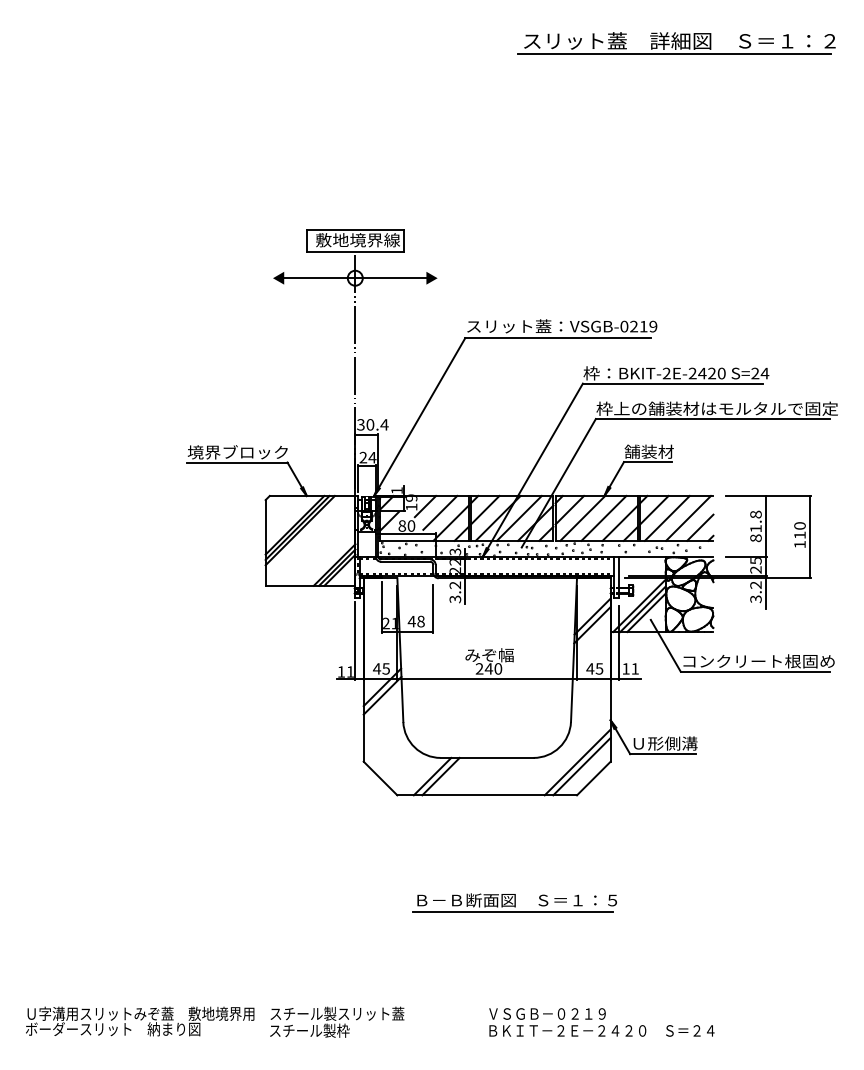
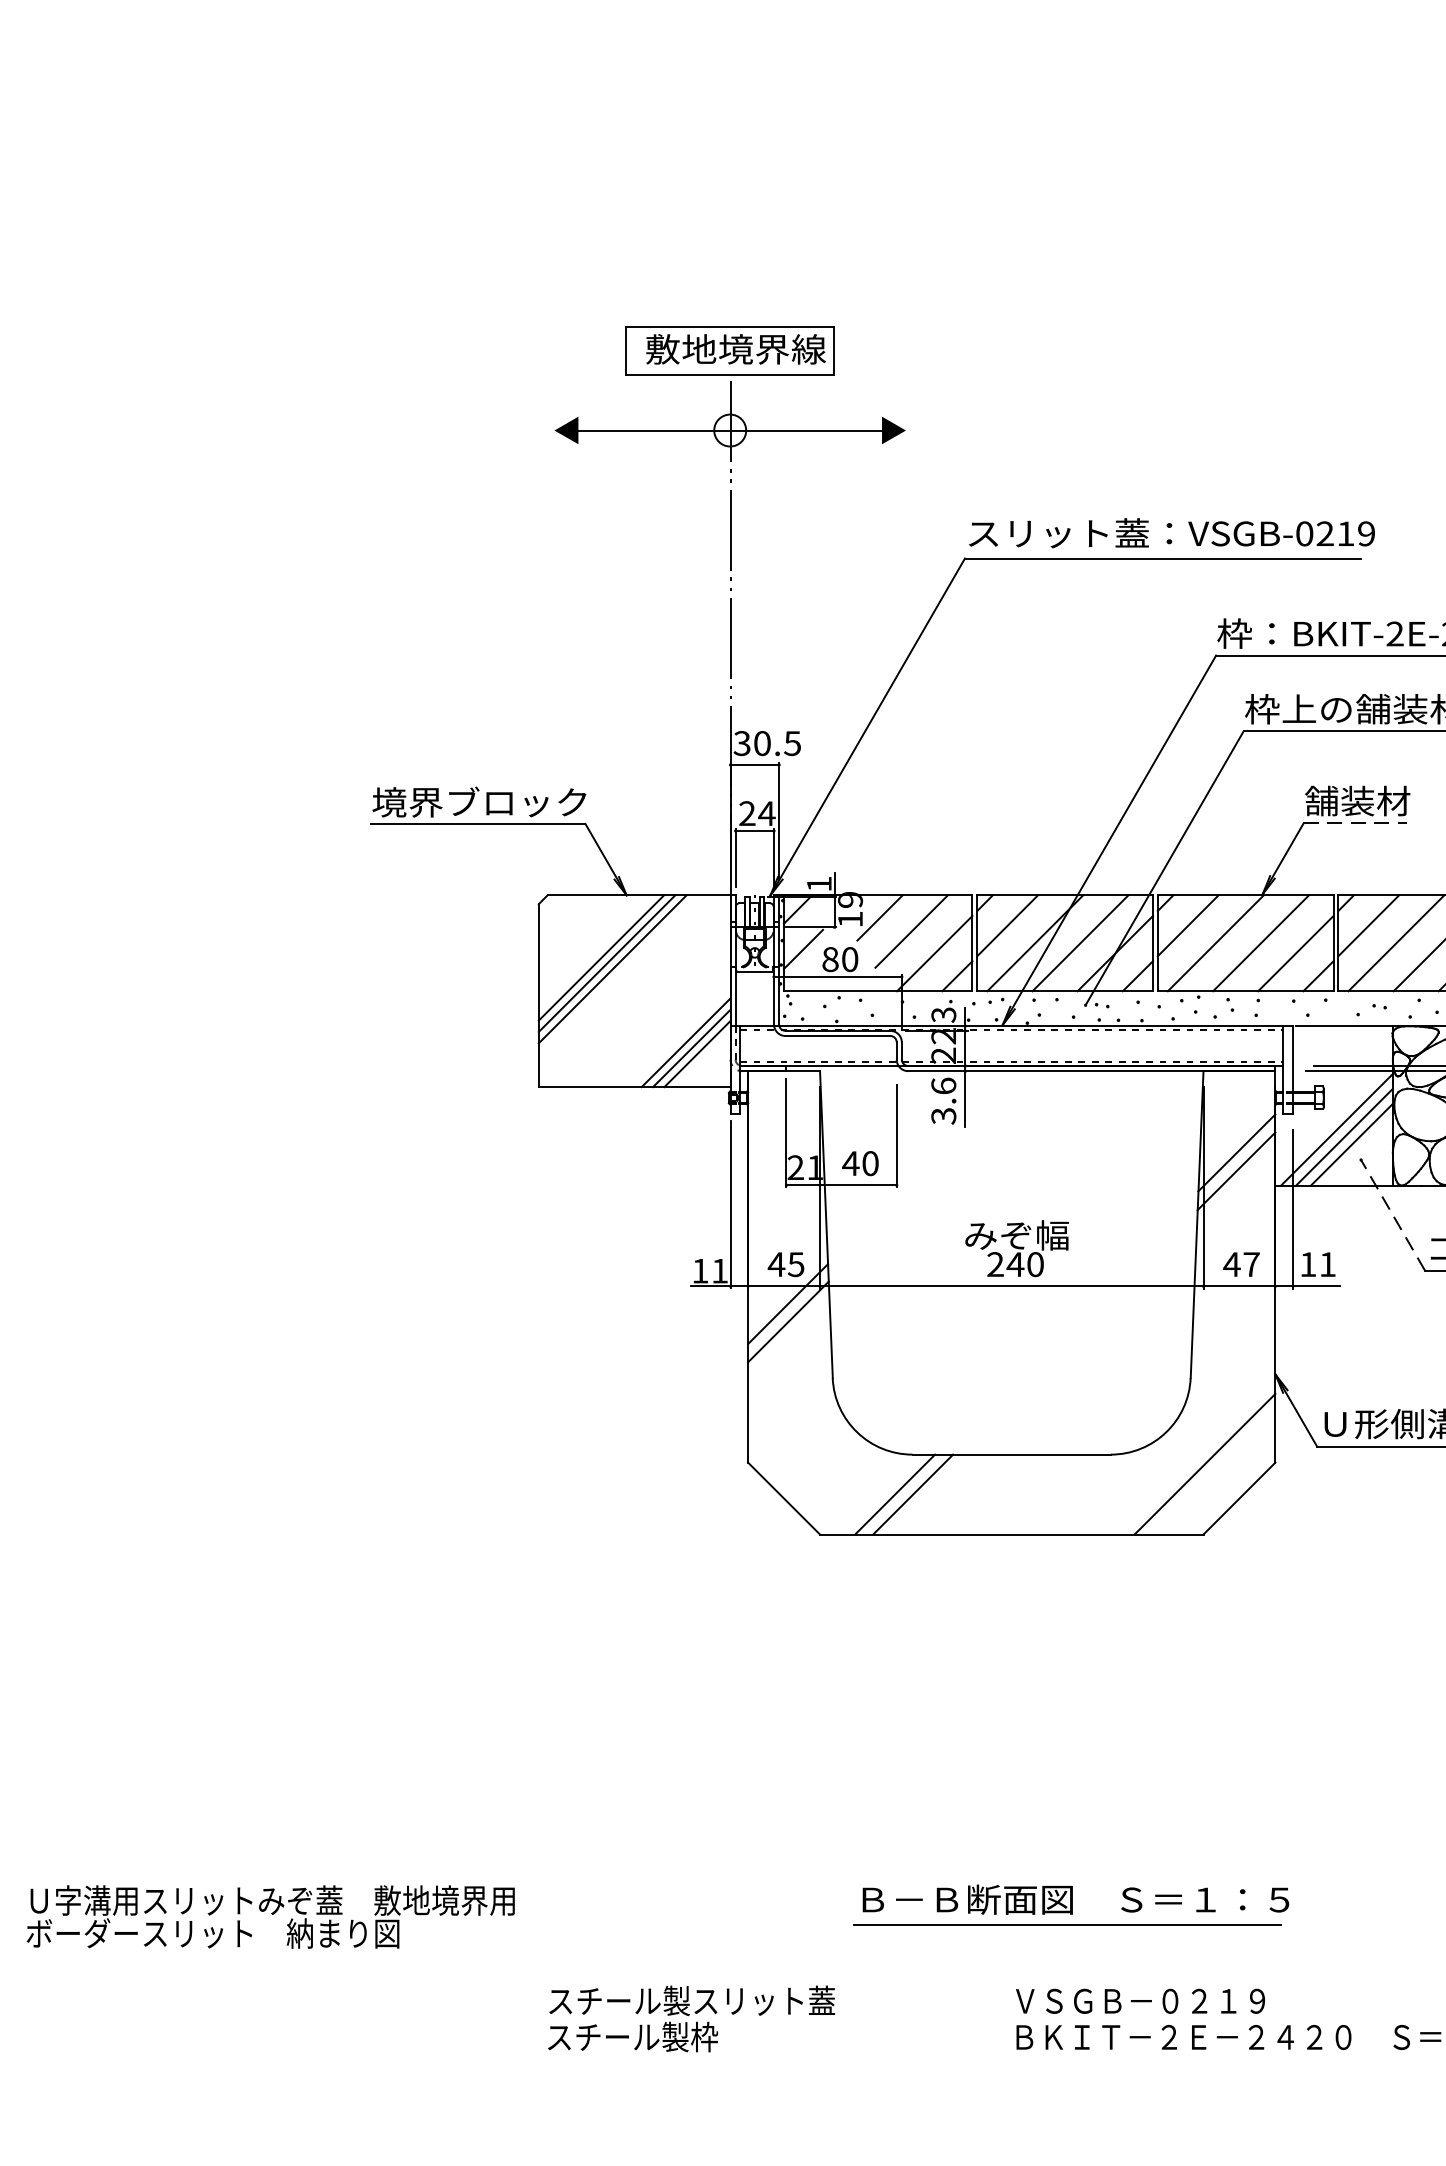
text: (384, 424) -> (792, 742), 30.4 -> 30.5
line: (648, 462) -> (1356, 823), solid -> dashed
text: (455, 585) -> (944, 1086), 3.2 -> 3.6
text: (420, 621) -> (869, 1163), 48 -> 40
line: (665, 645) -> (1392, 1214), solid -> dashed
text: (599, 668) -> (1251, 1263), 45 -> 47
line: (581, 766) -> (1213, 1472), removed
part: (514, 902) -> (1070, 1904), moved
text: (140, 1021) -> (271, 1916), moved

